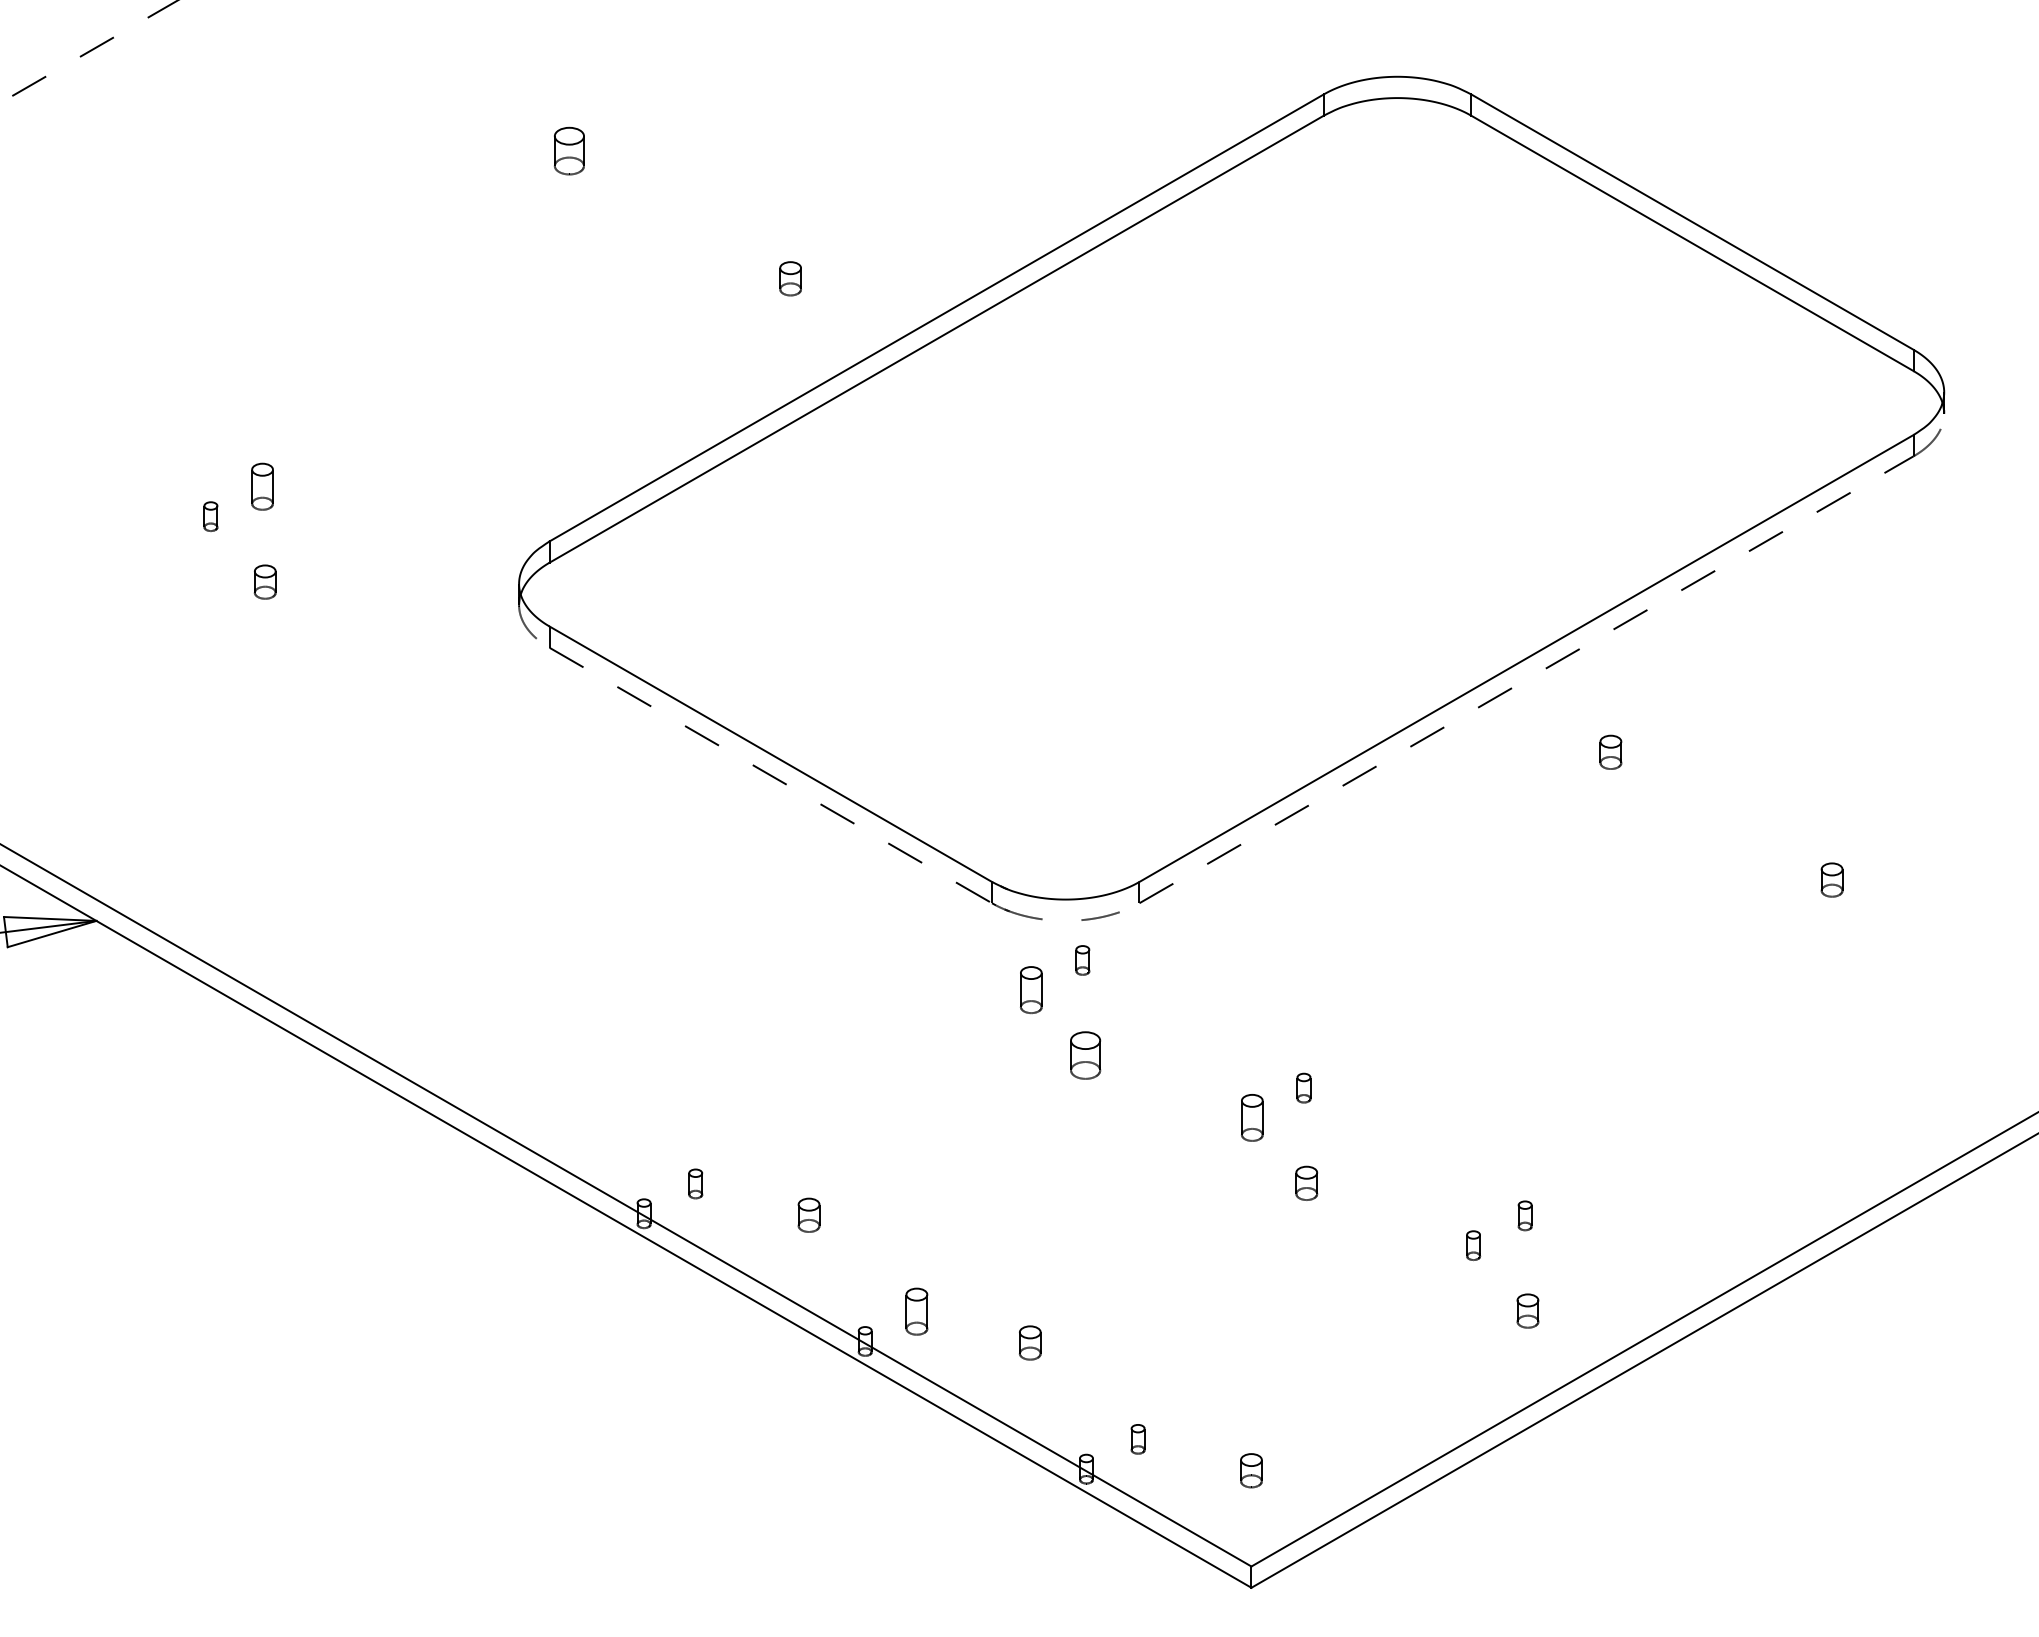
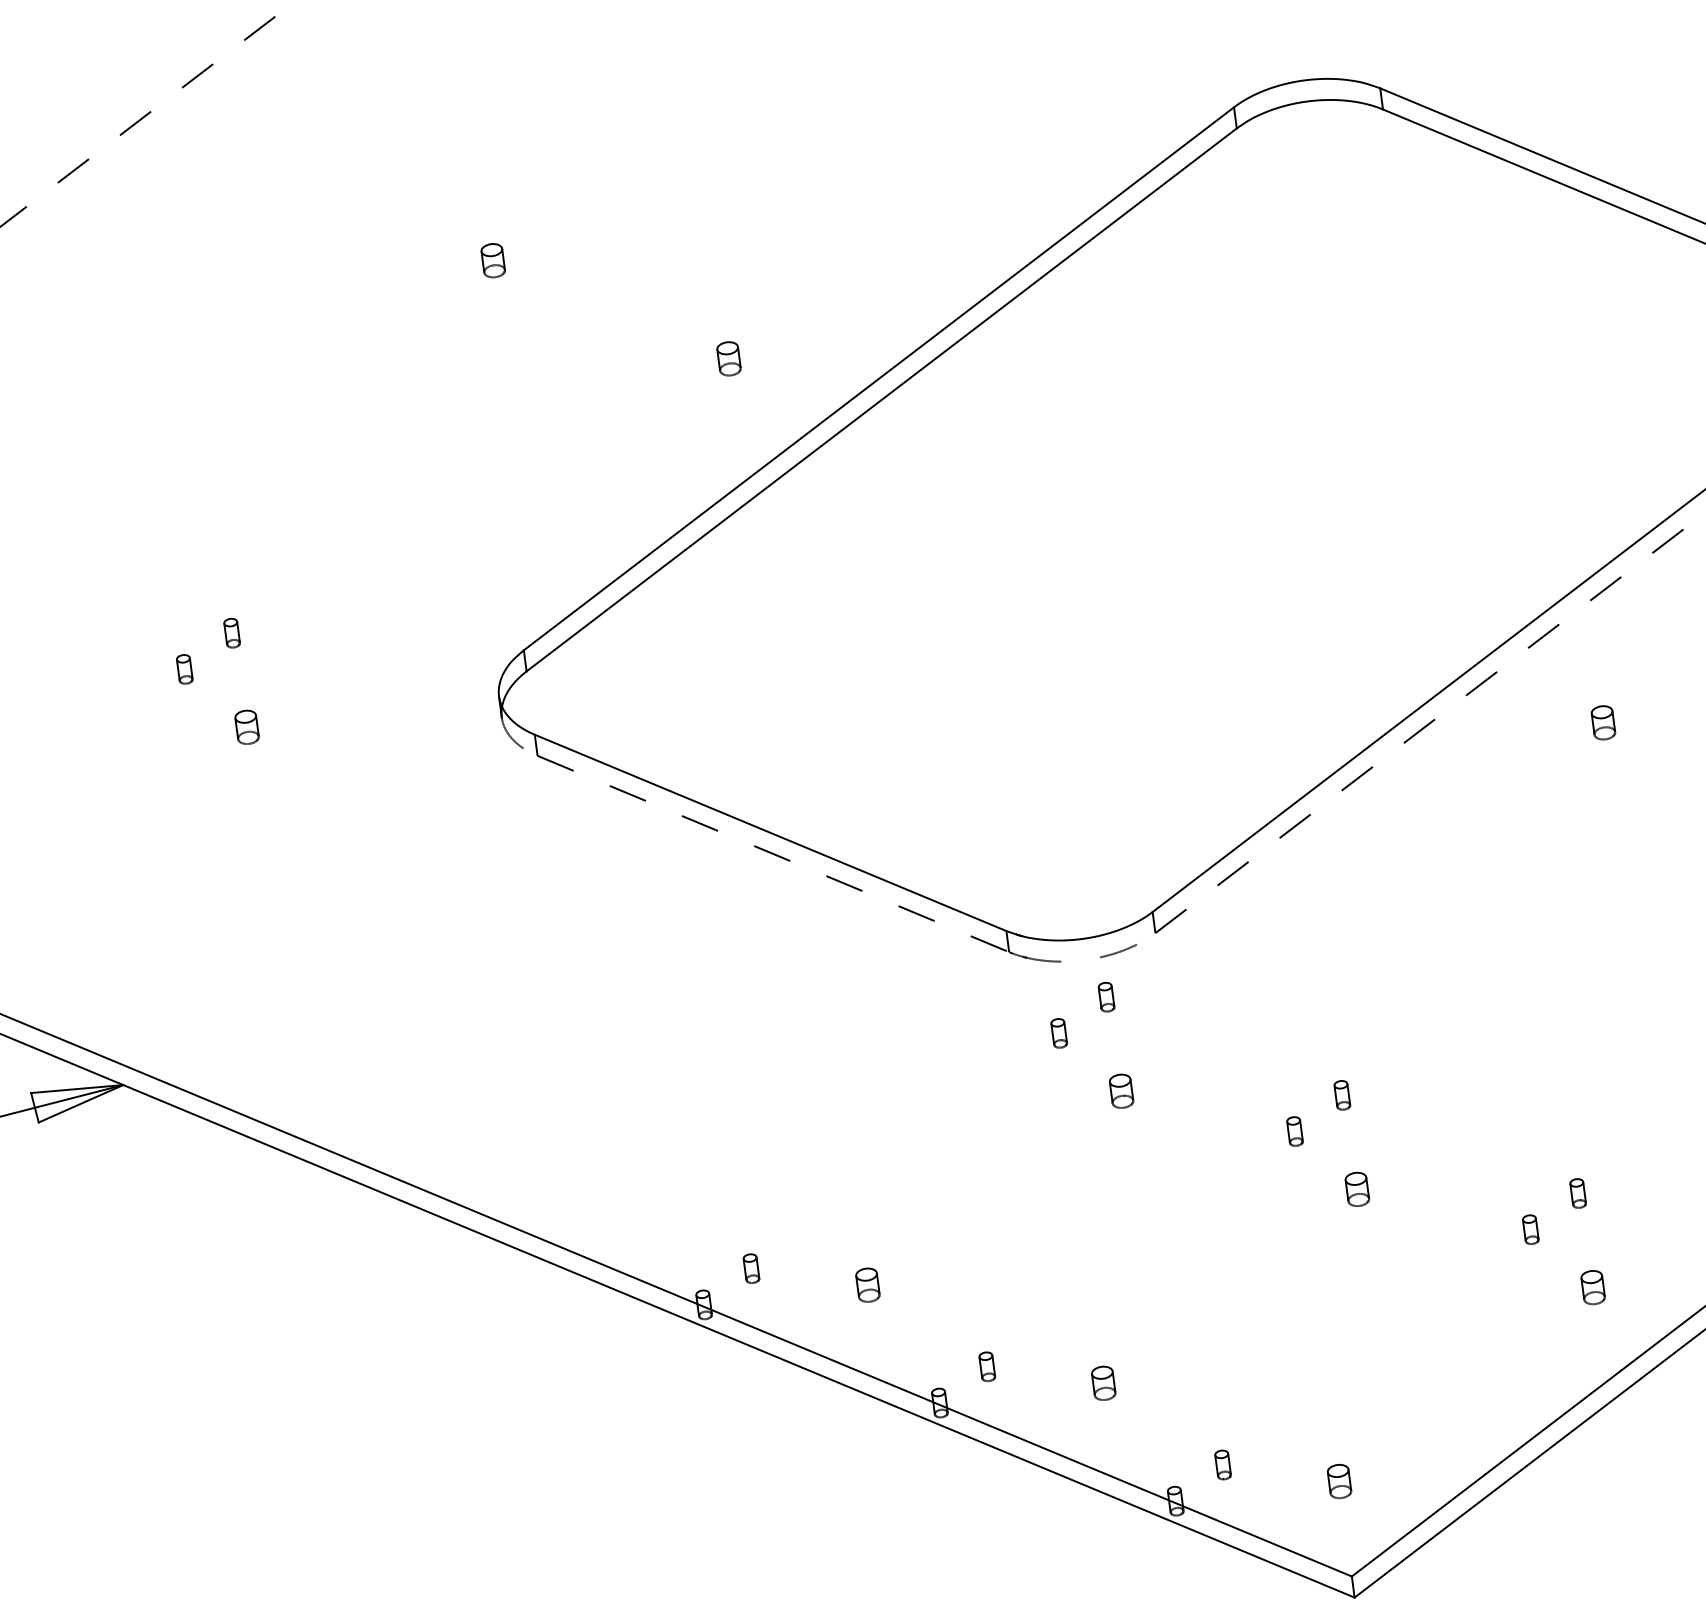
part: (569, 150) -> (493, 260), size x0.71
part: (262, 486) -> (232, 632), size x0.62
part: (1030, 990) -> (1058, 1033), size x0.62
part: (1085, 1055) -> (1121, 1091), size x0.71
part: (1252, 1117) -> (1295, 1131), size x0.62
part: (916, 1311) -> (986, 1366), size x0.62

